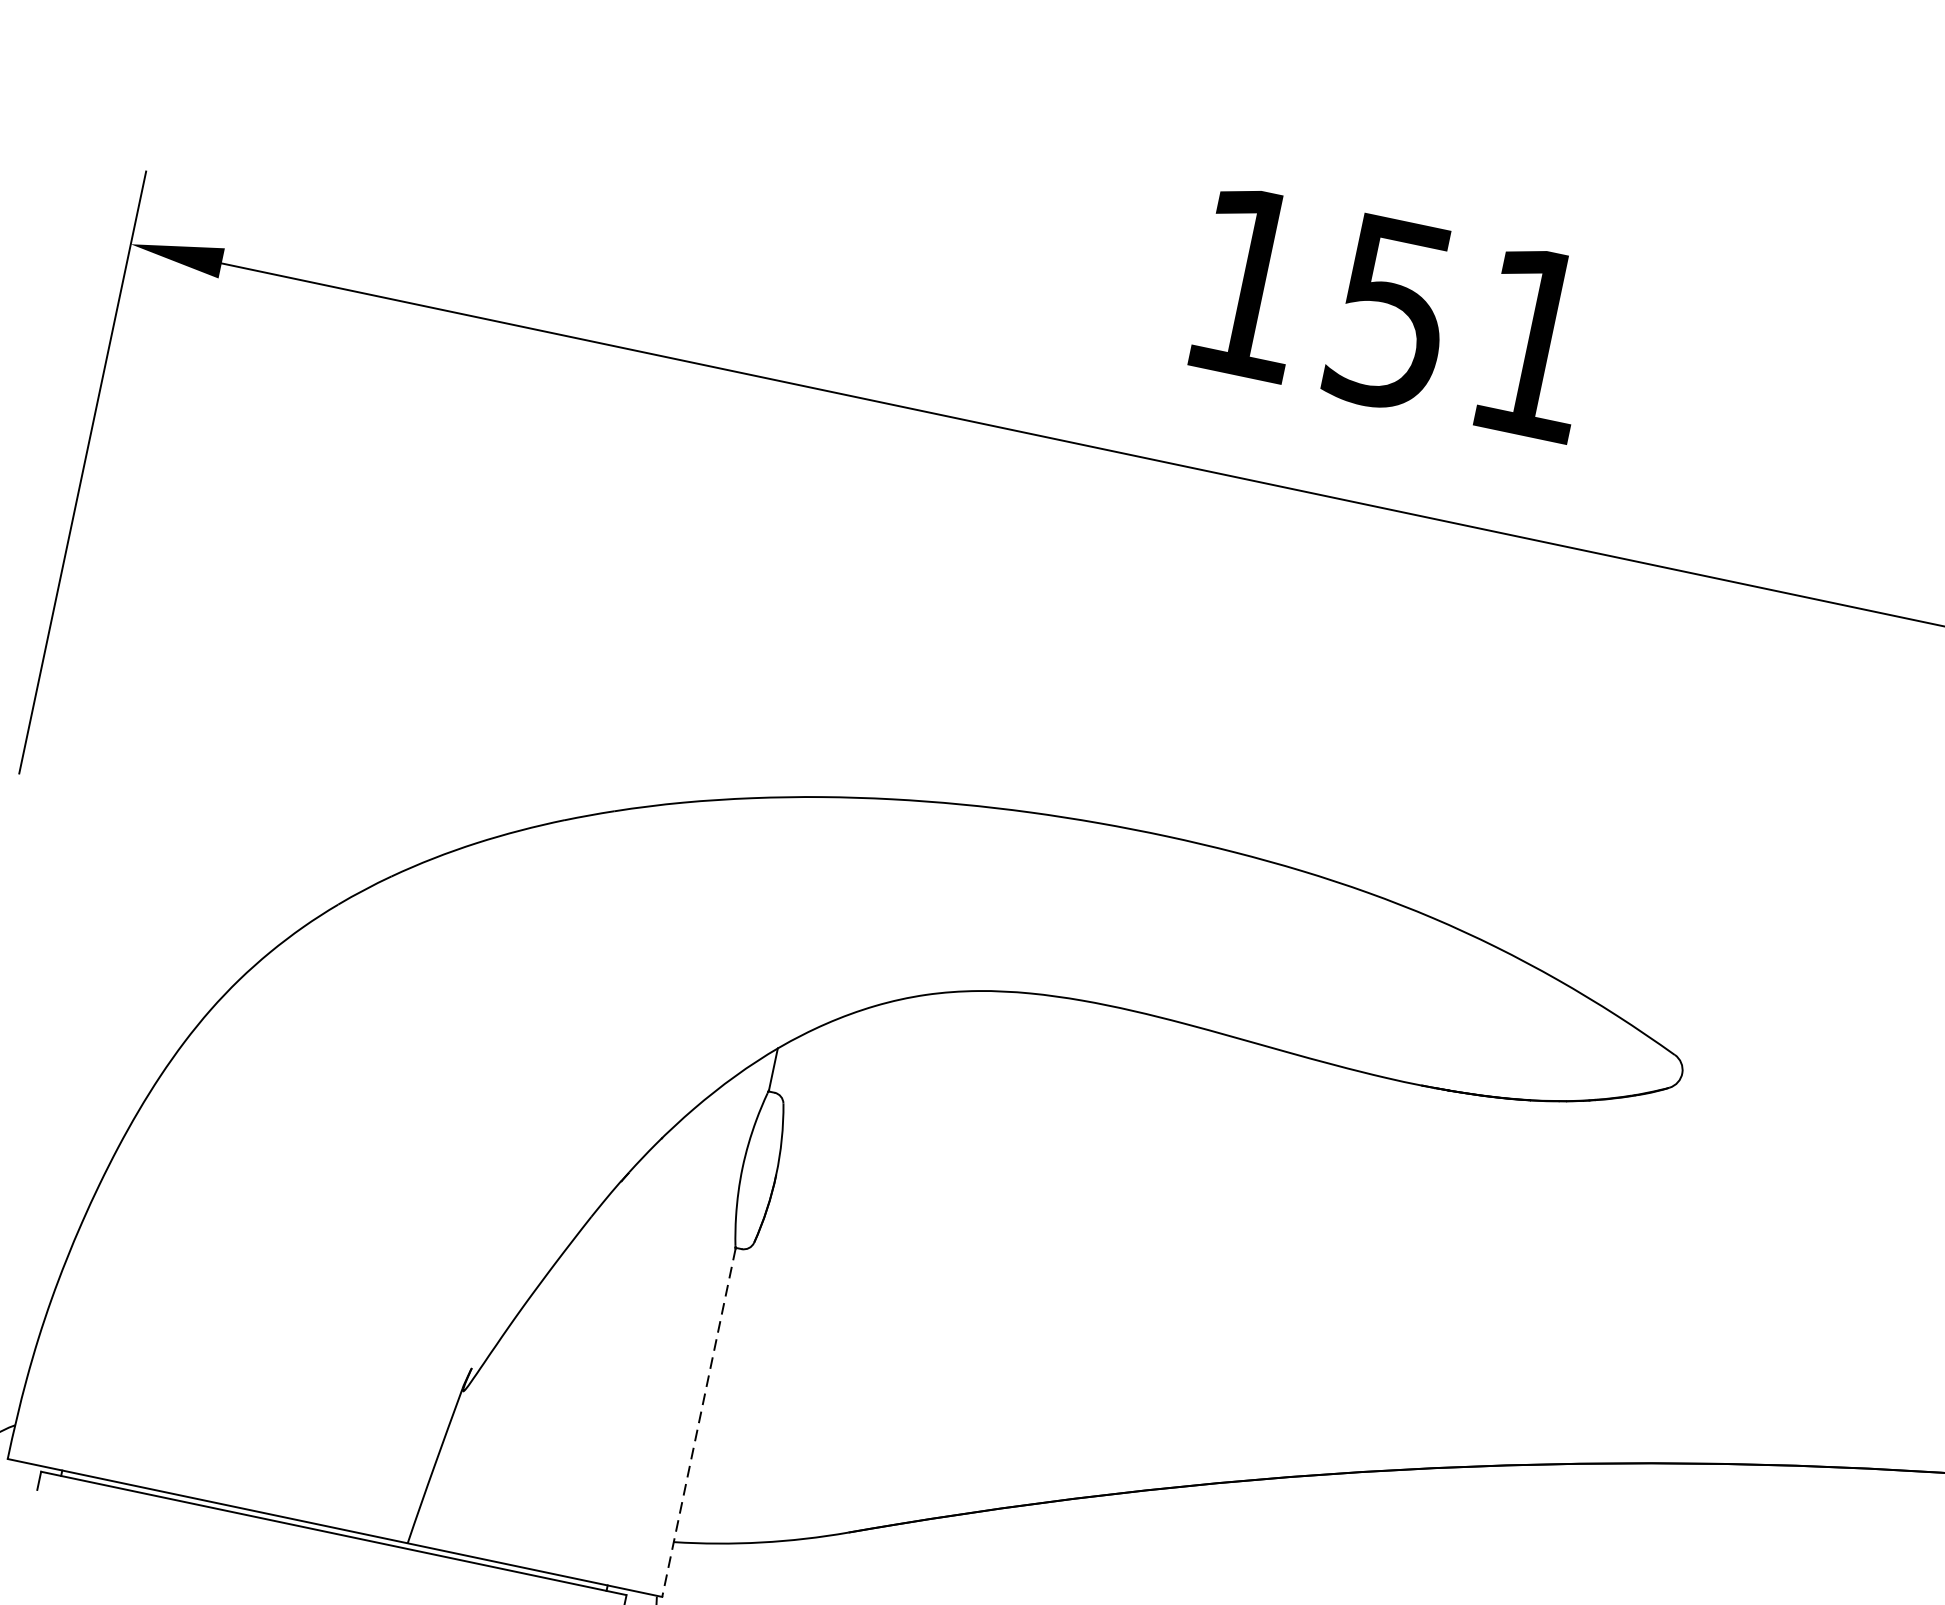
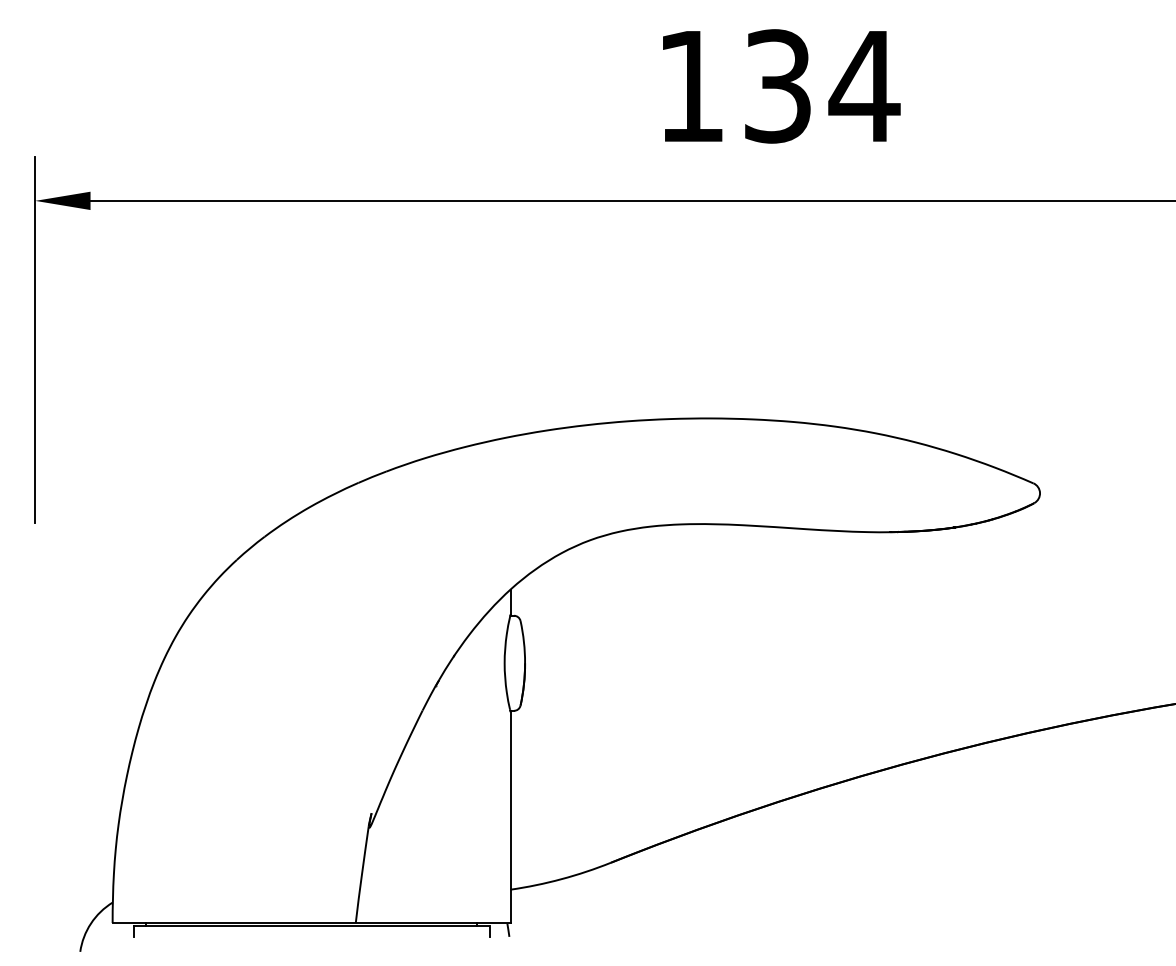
text: (1465, 329) -> (822, 86), 151 -> 134
line: (698, 1423) -> (510, 817), dashed -> solid

